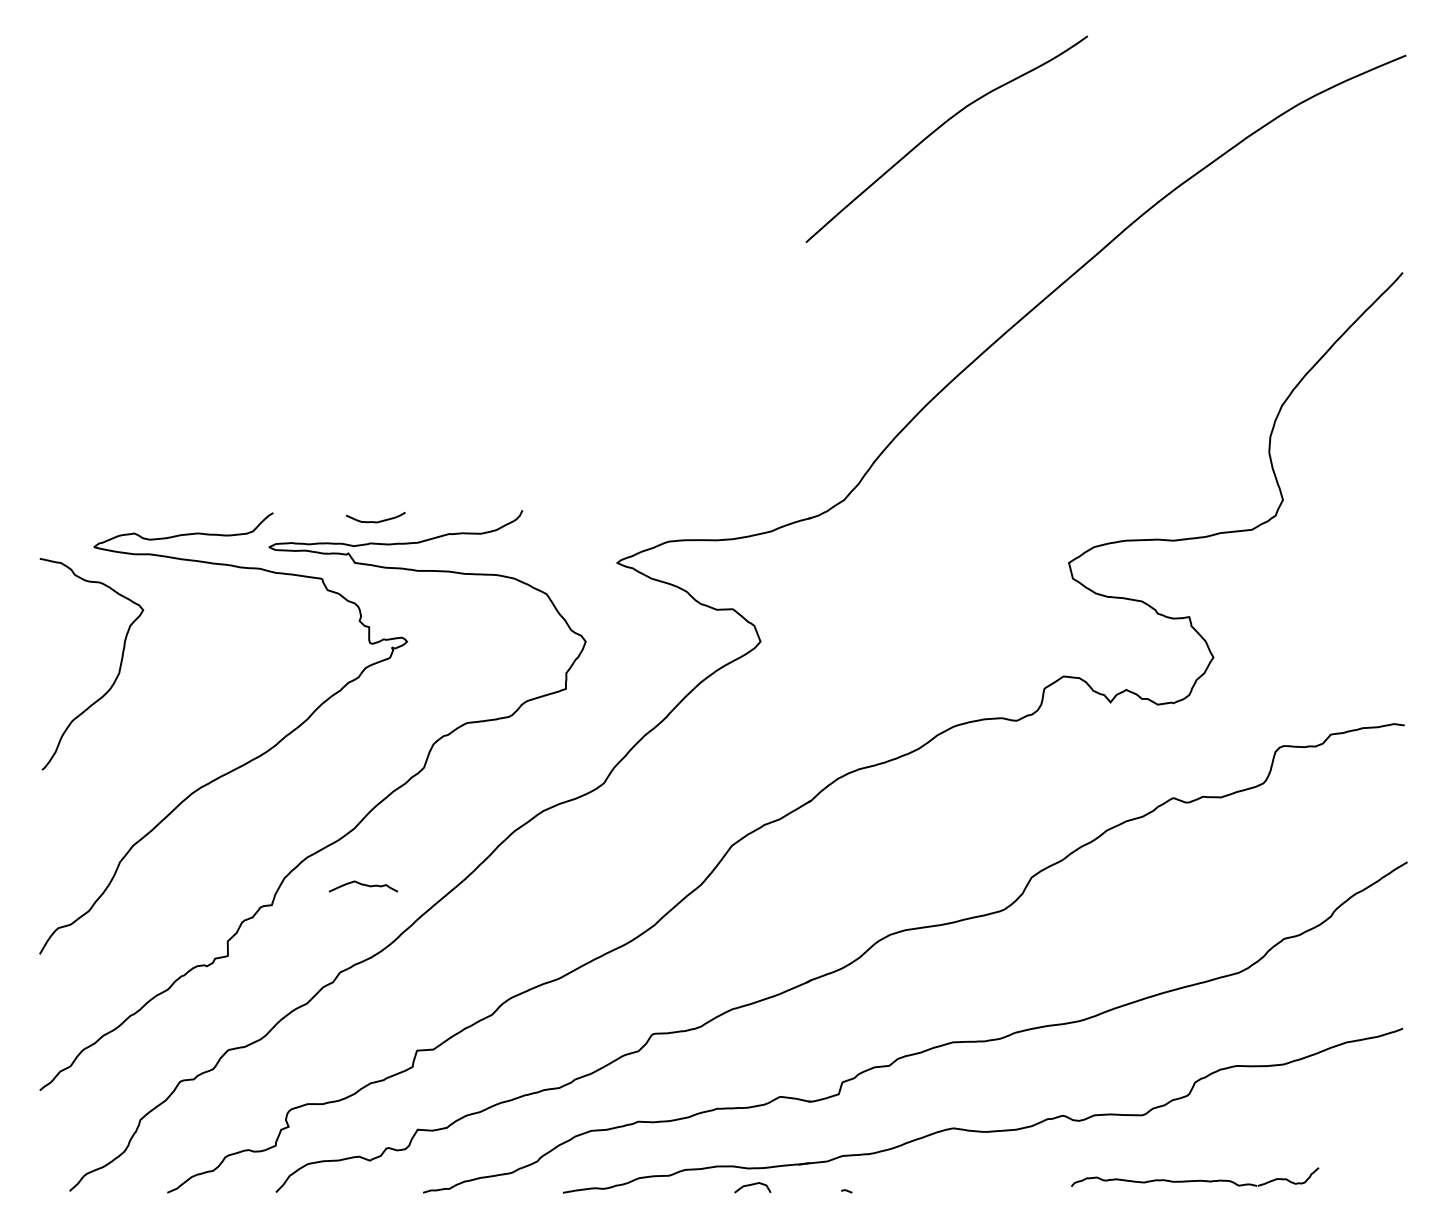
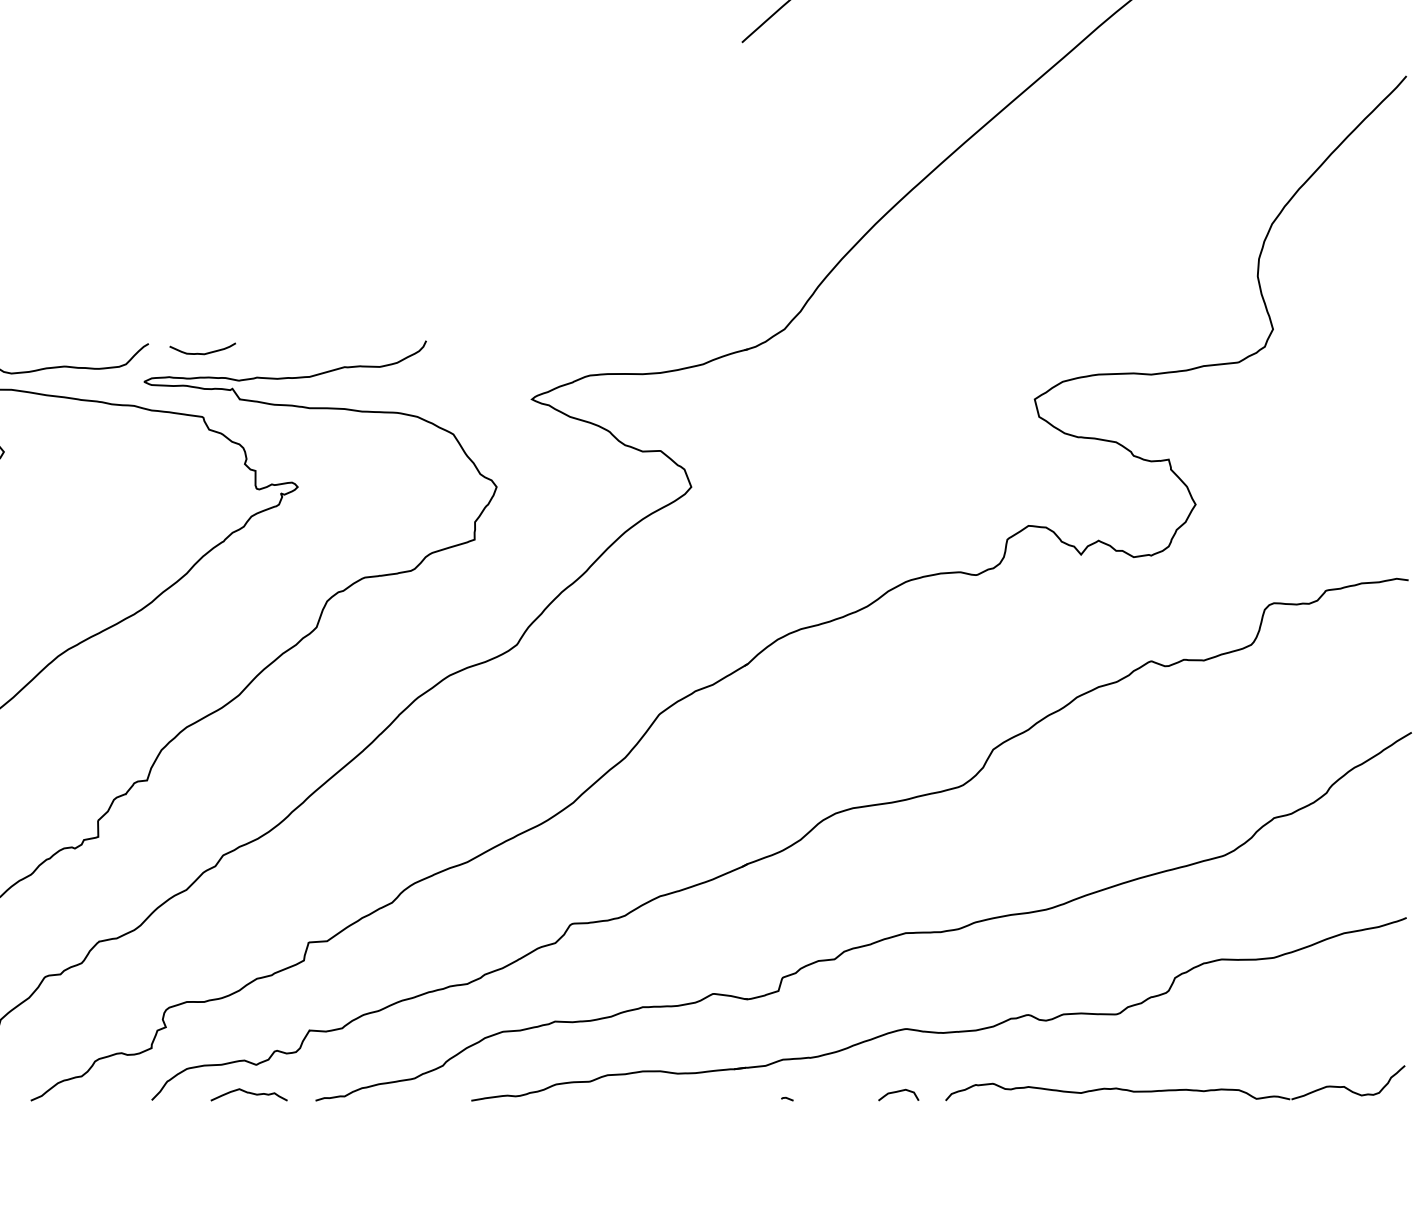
curve: (375, 521) -> (202, 353), moved
curve: (363, 885) -> (249, 1093), moved
part: (1194, 1177) -> (1174, 1083), size x1.67
curve: (752, 1185) -> (898, 1092), moved

